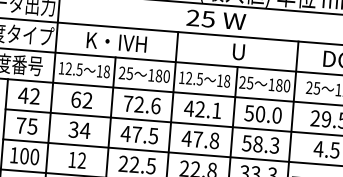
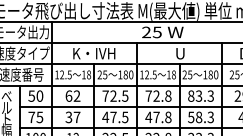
text: (28, 95) -> (35, 95), 42 -> 50
text: (156, 105) -> (125, 95), 72.6 -> 72.5
text: (203, 108) -> (158, 95), 42.1 -> 72.8
text: (263, 113) -> (201, 95), 50.0 -> 83.3
text: (84, 129) -> (76, 116), 34 -> 37

